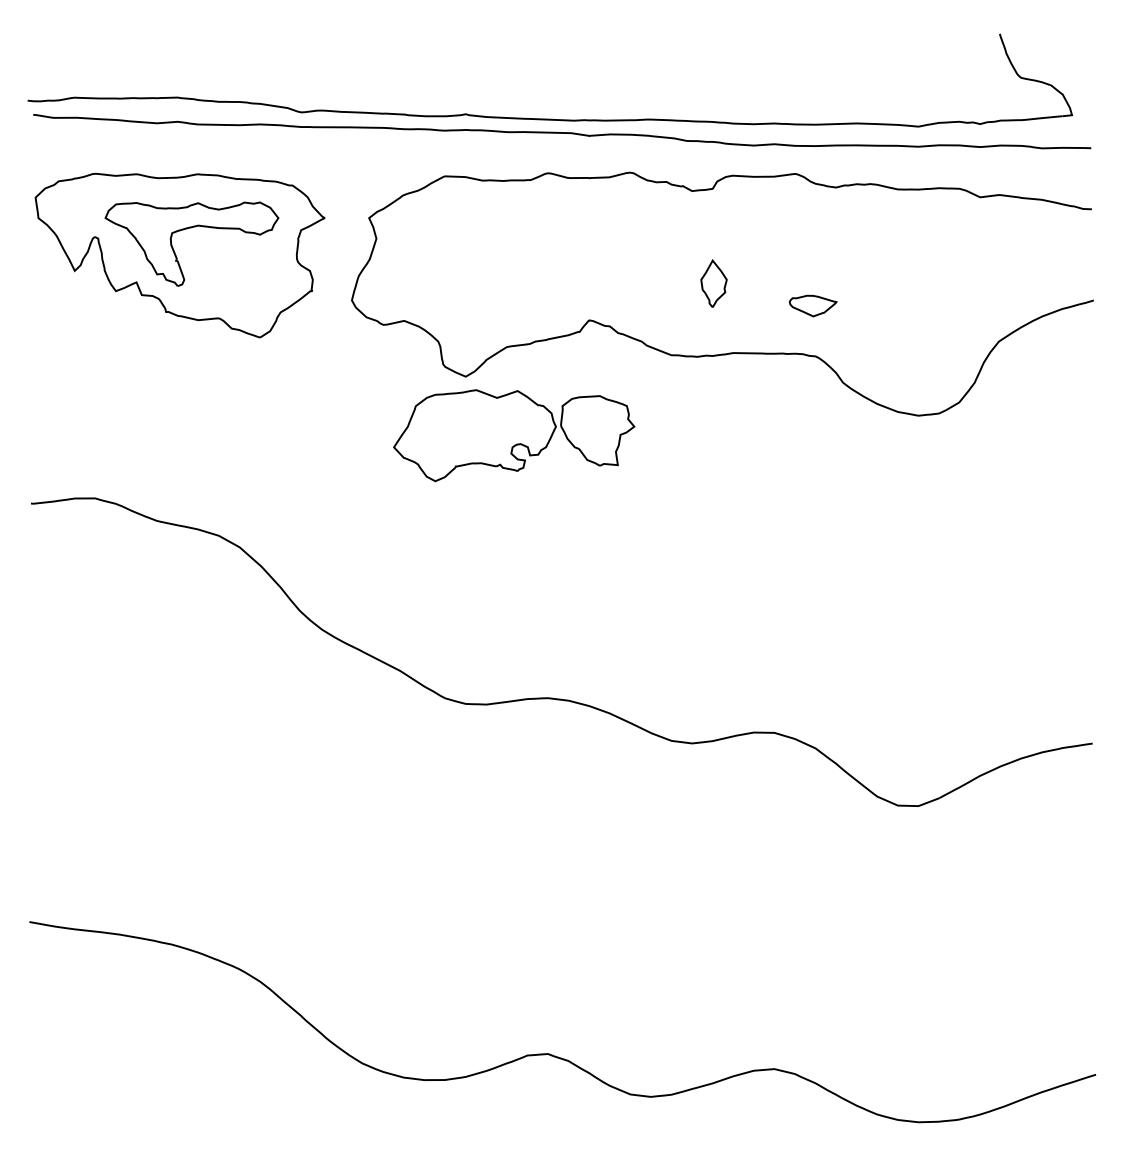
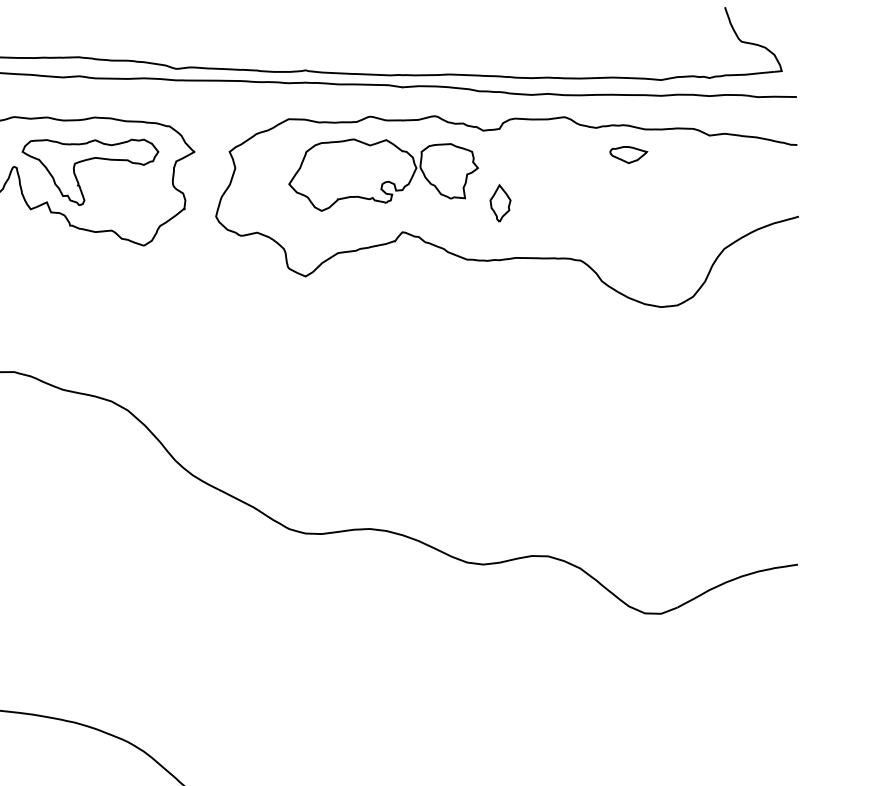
part: (812, 305) -> (628, 154), moved
part: (514, 435) -> (383, 175), moved

